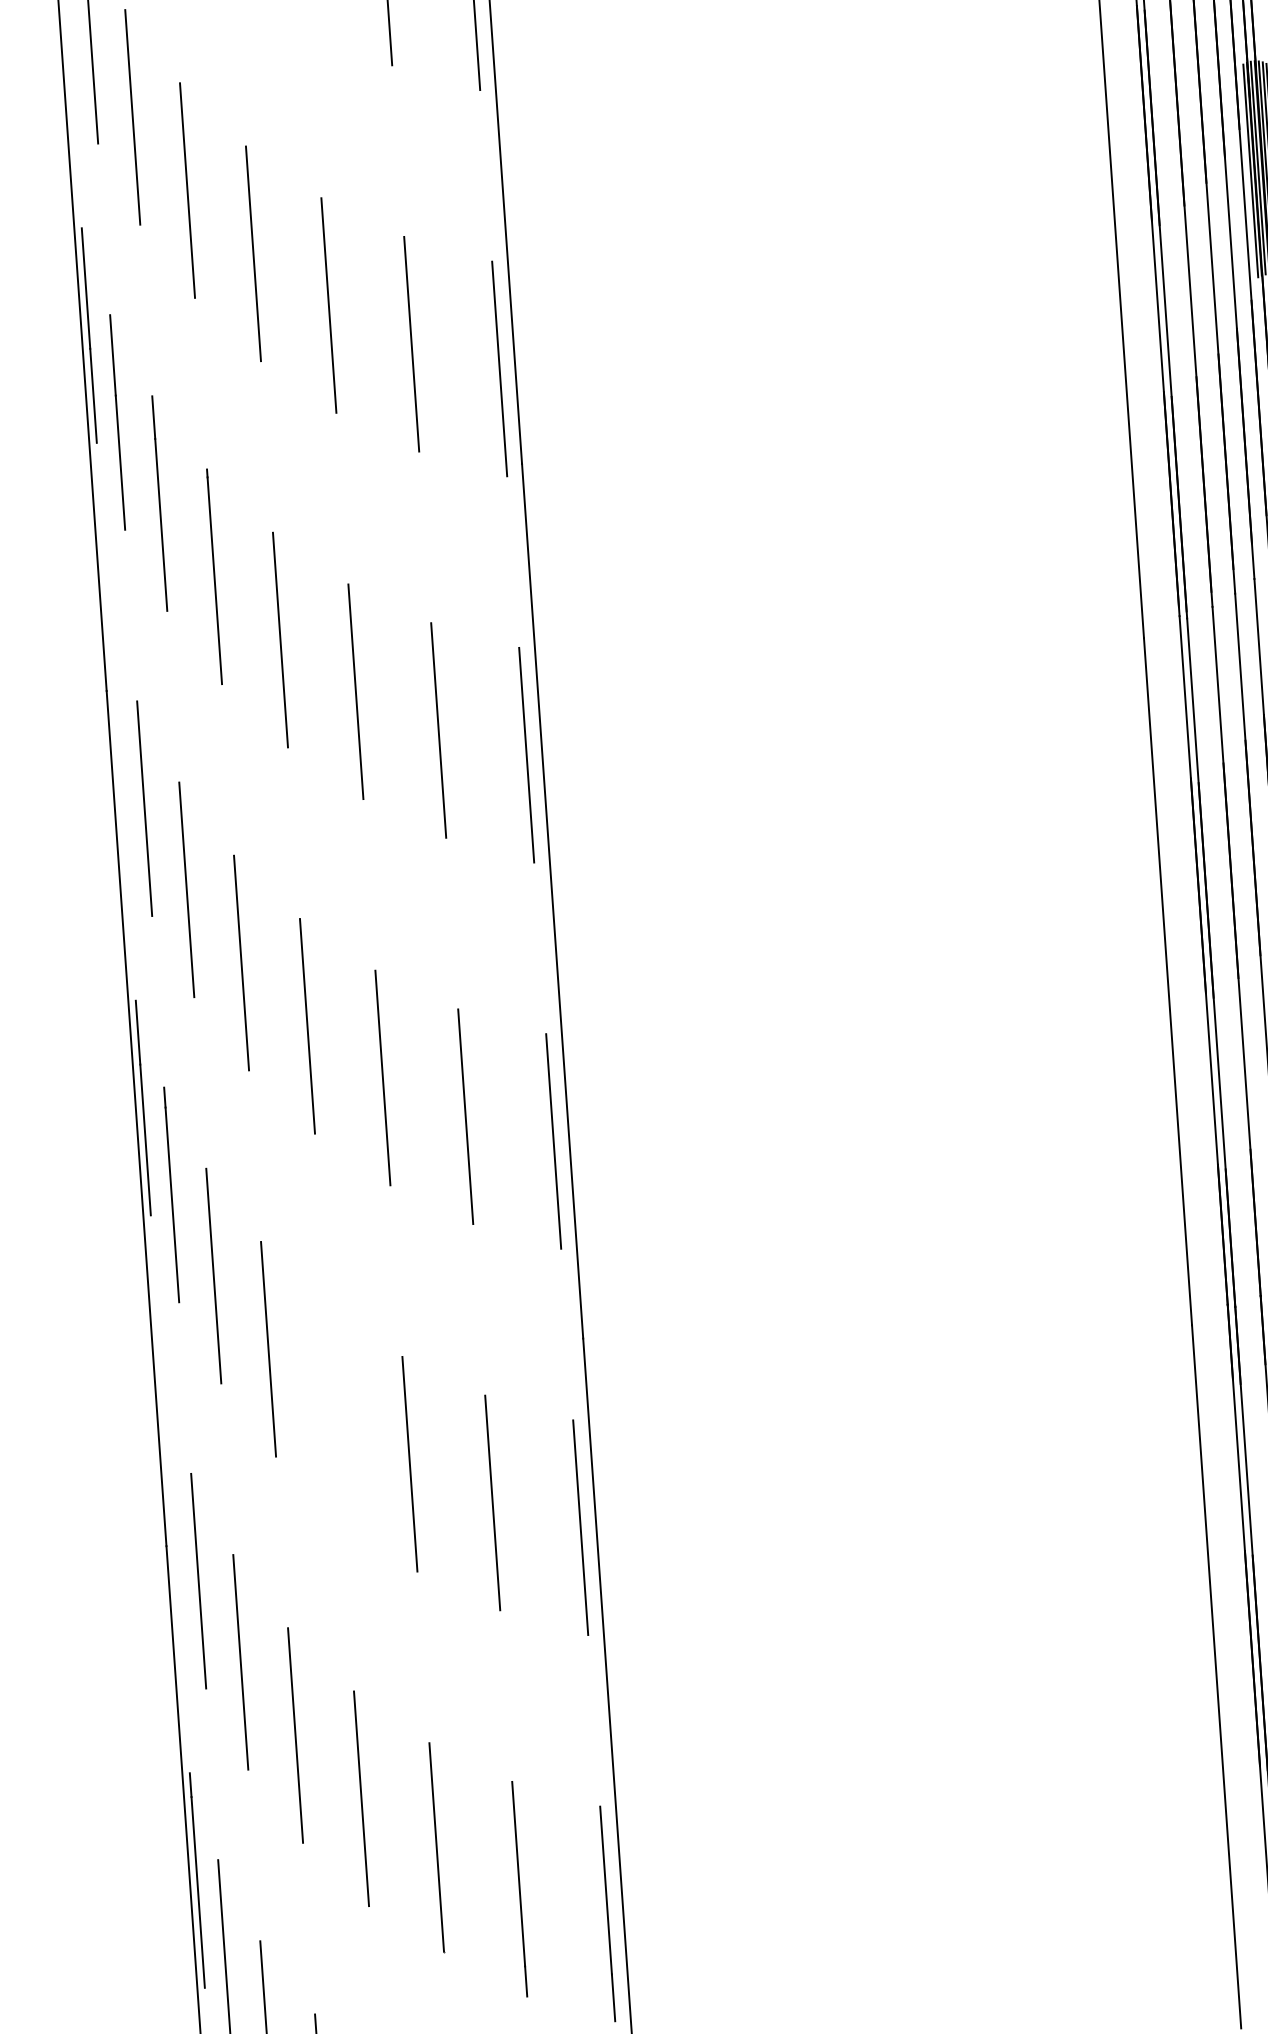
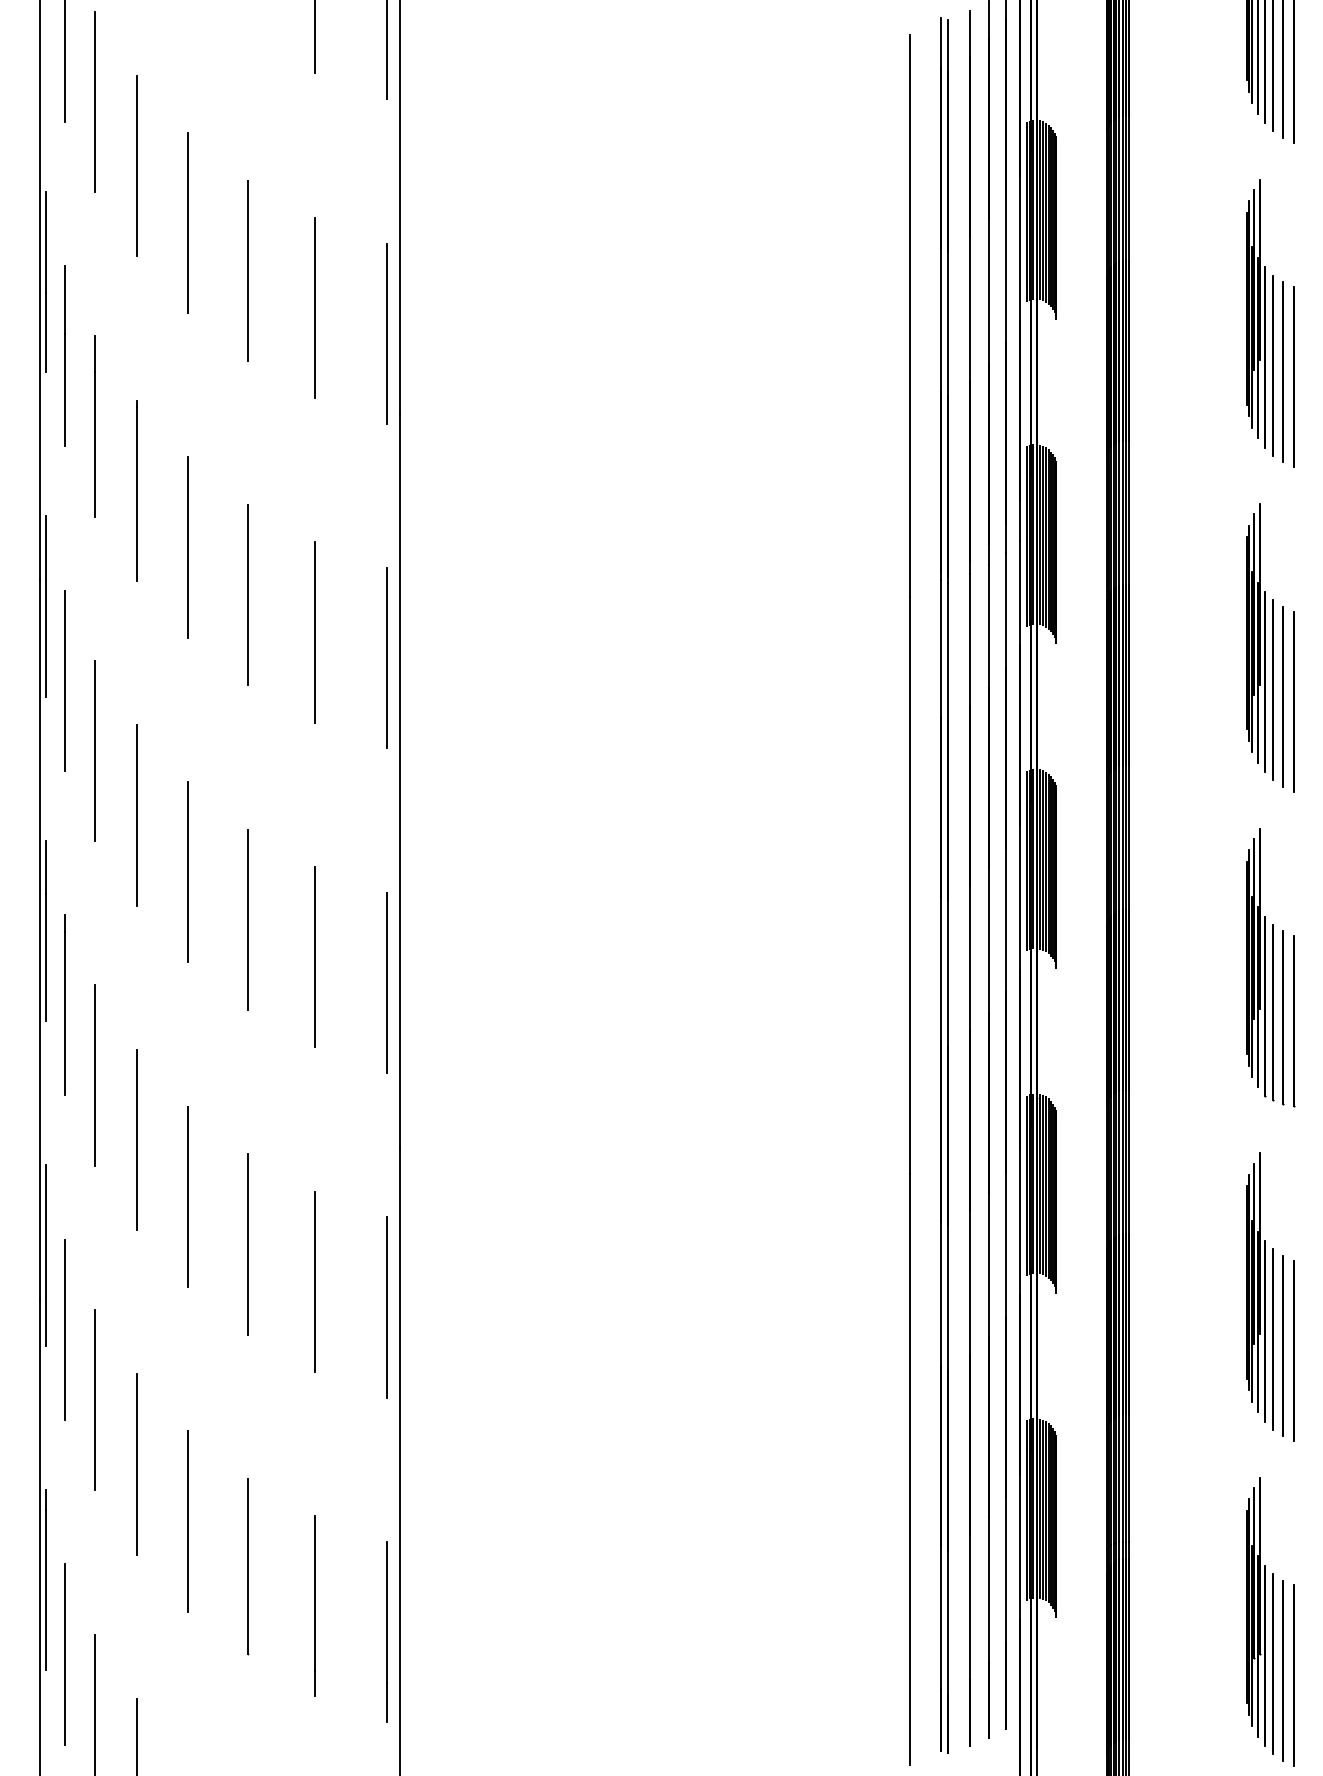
line: (116, 721) -> (46, 606), added
line: (333, 1412) -> (187, 1196), added
line: (170, 1494) -> (46, 1255), added

